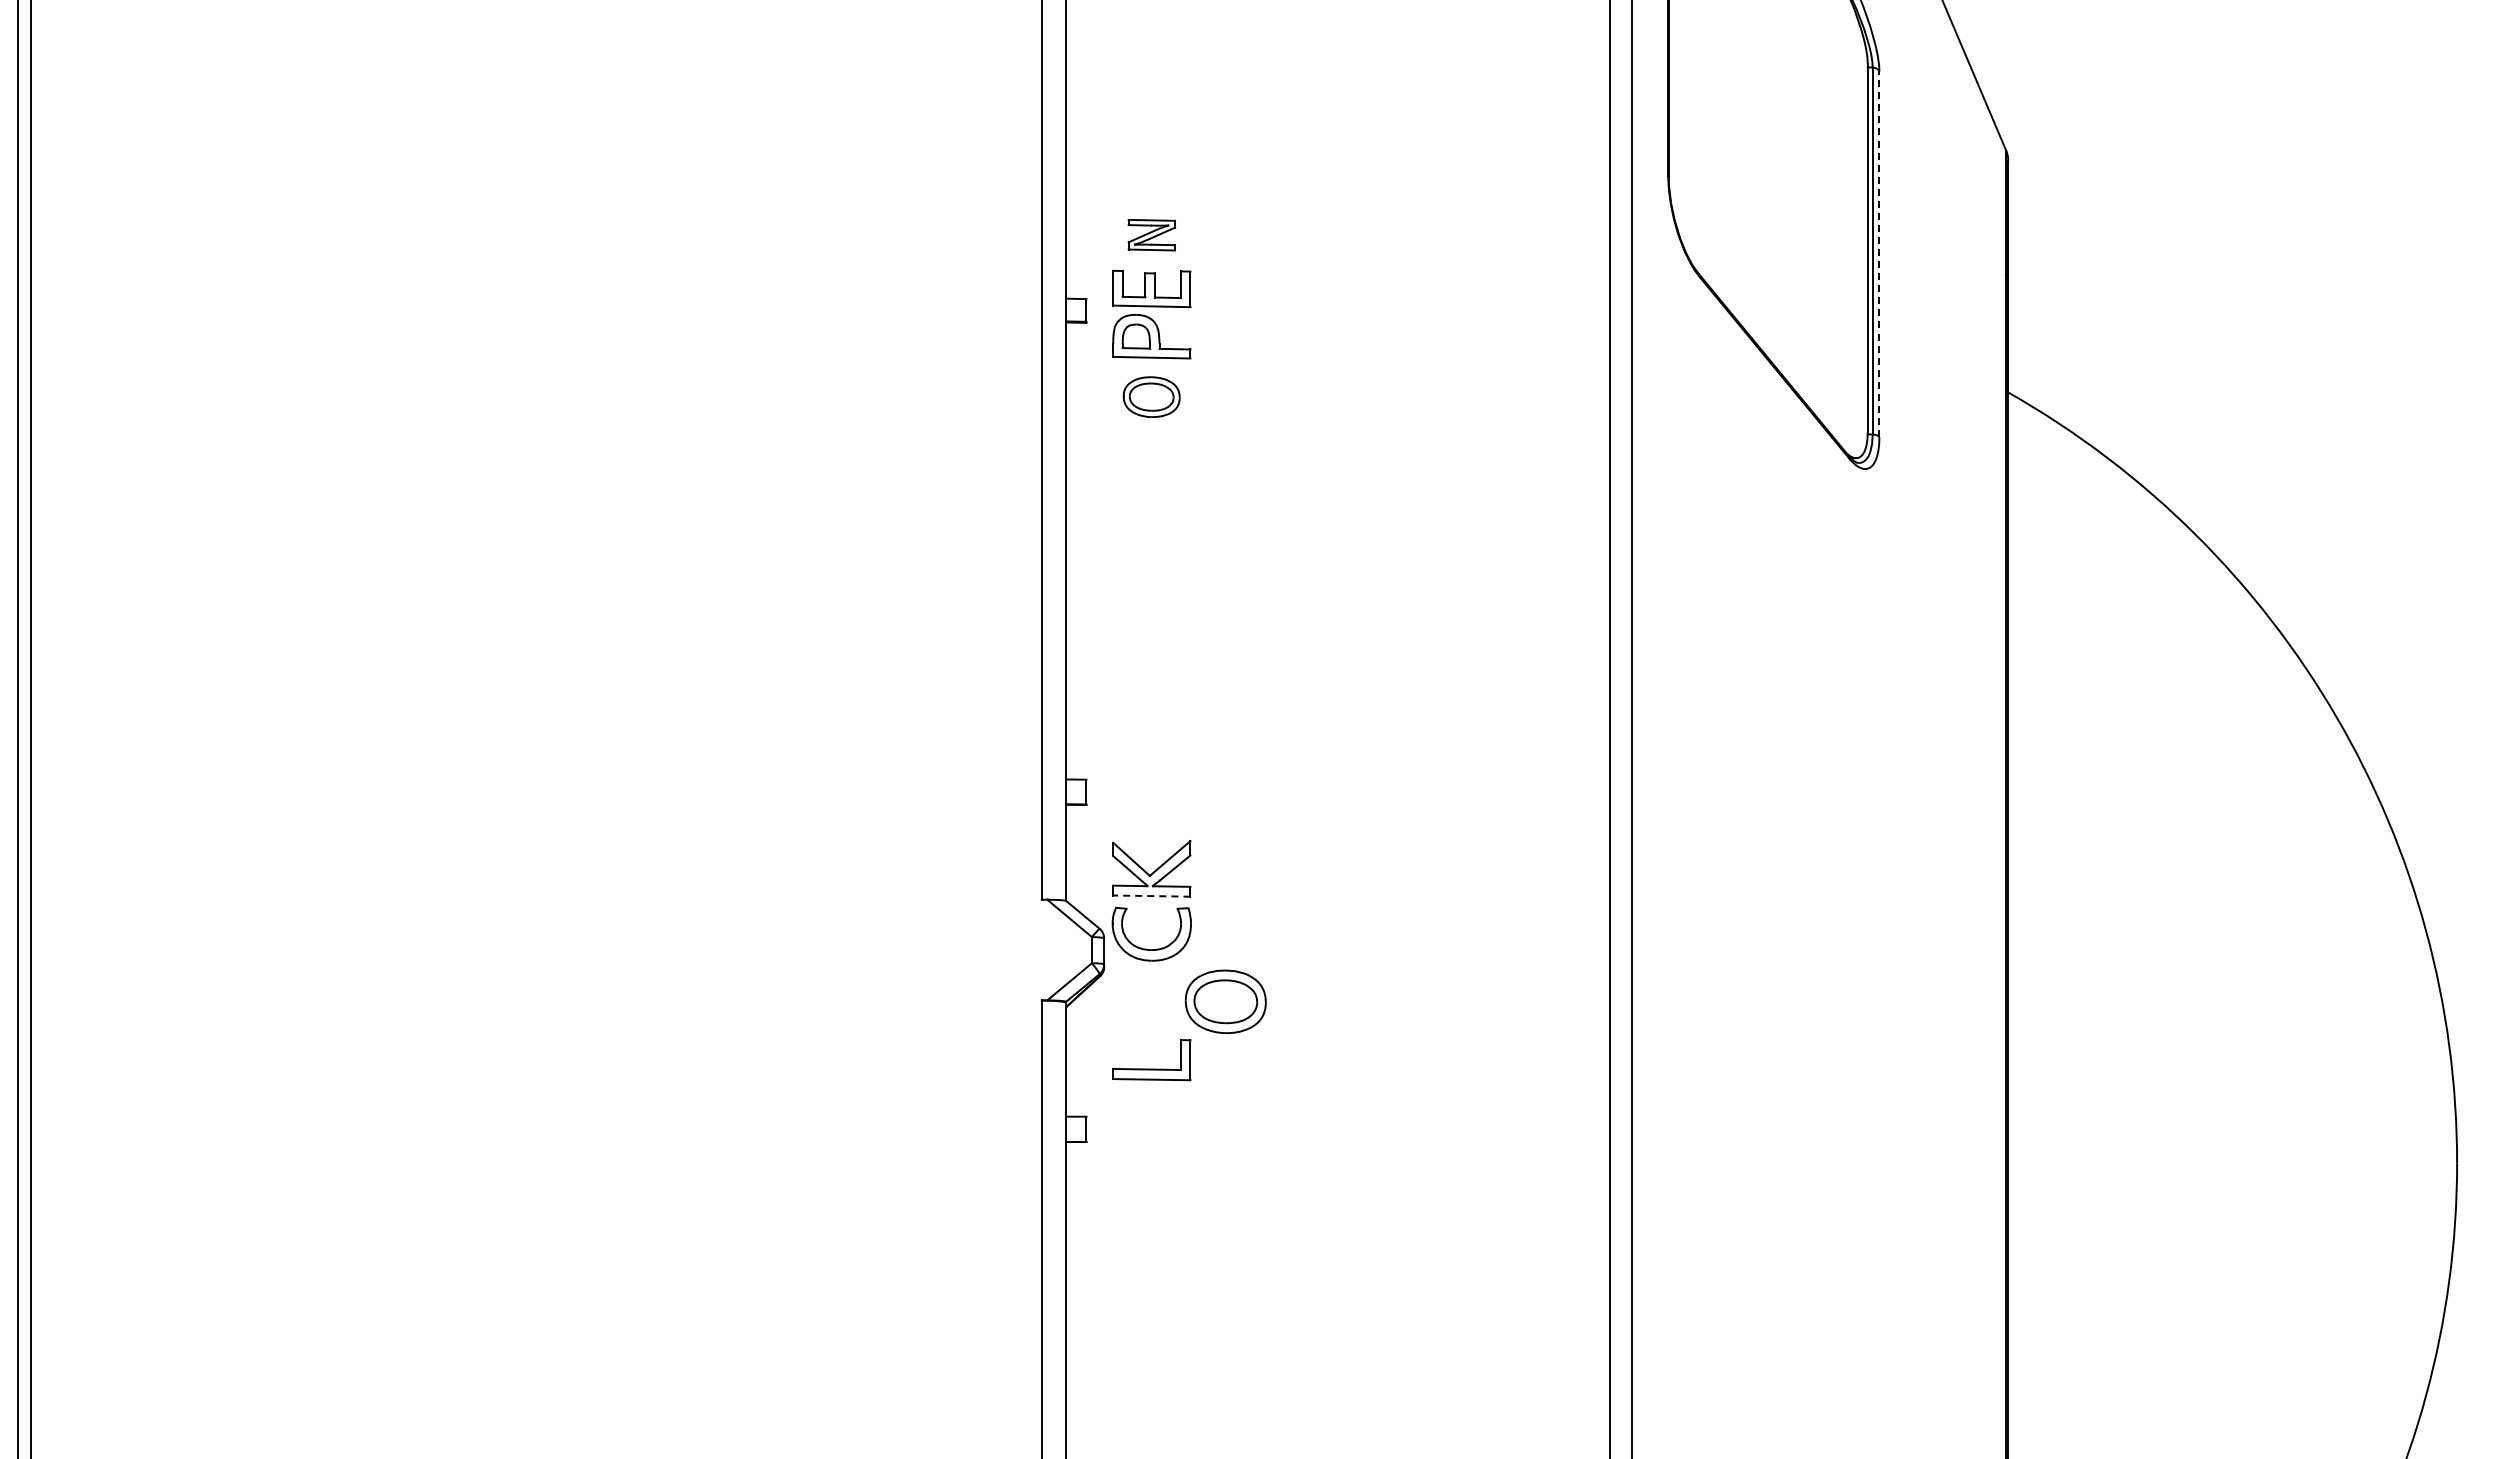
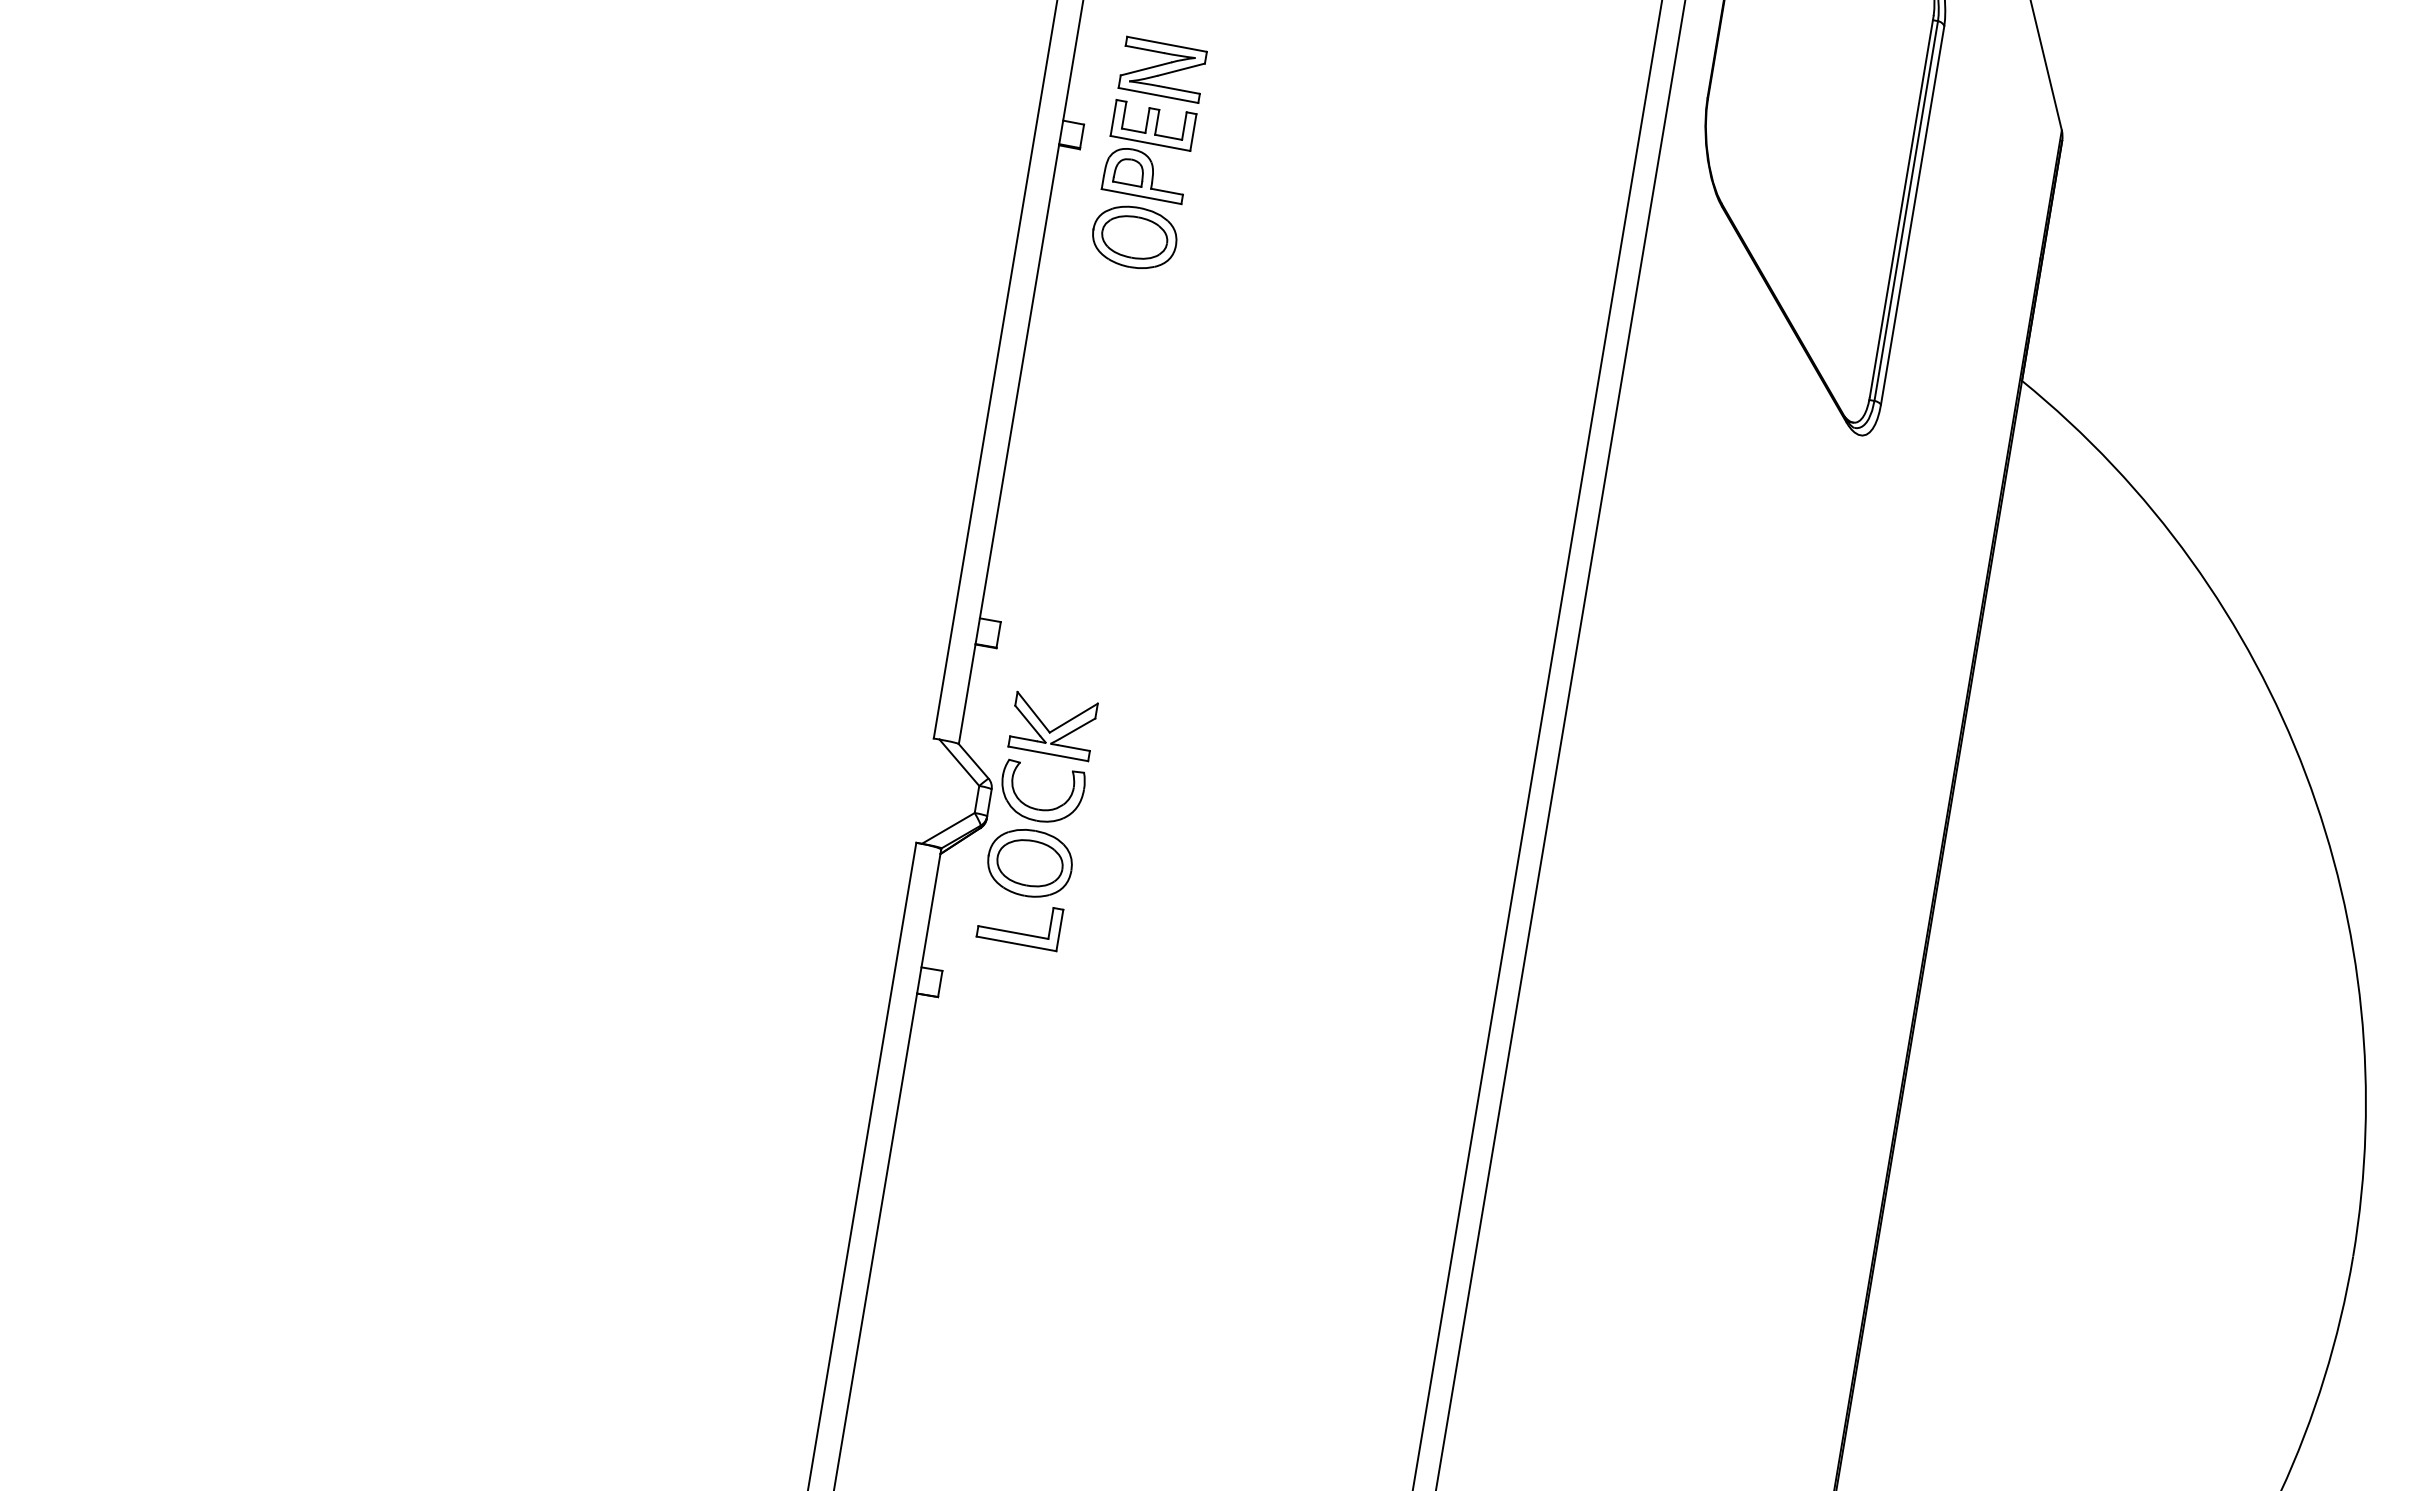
part: (1151, 234) -> (1162, 69), size x1.67
line: (1879, 254) -> (1912, 215), dashed -> solid
part: (1151, 396) -> (1134, 236), size x1.43
line: (1151, 896) -> (1047, 754), dashed -> solid
part: (1225, 1001) -> (1029, 862), moved

